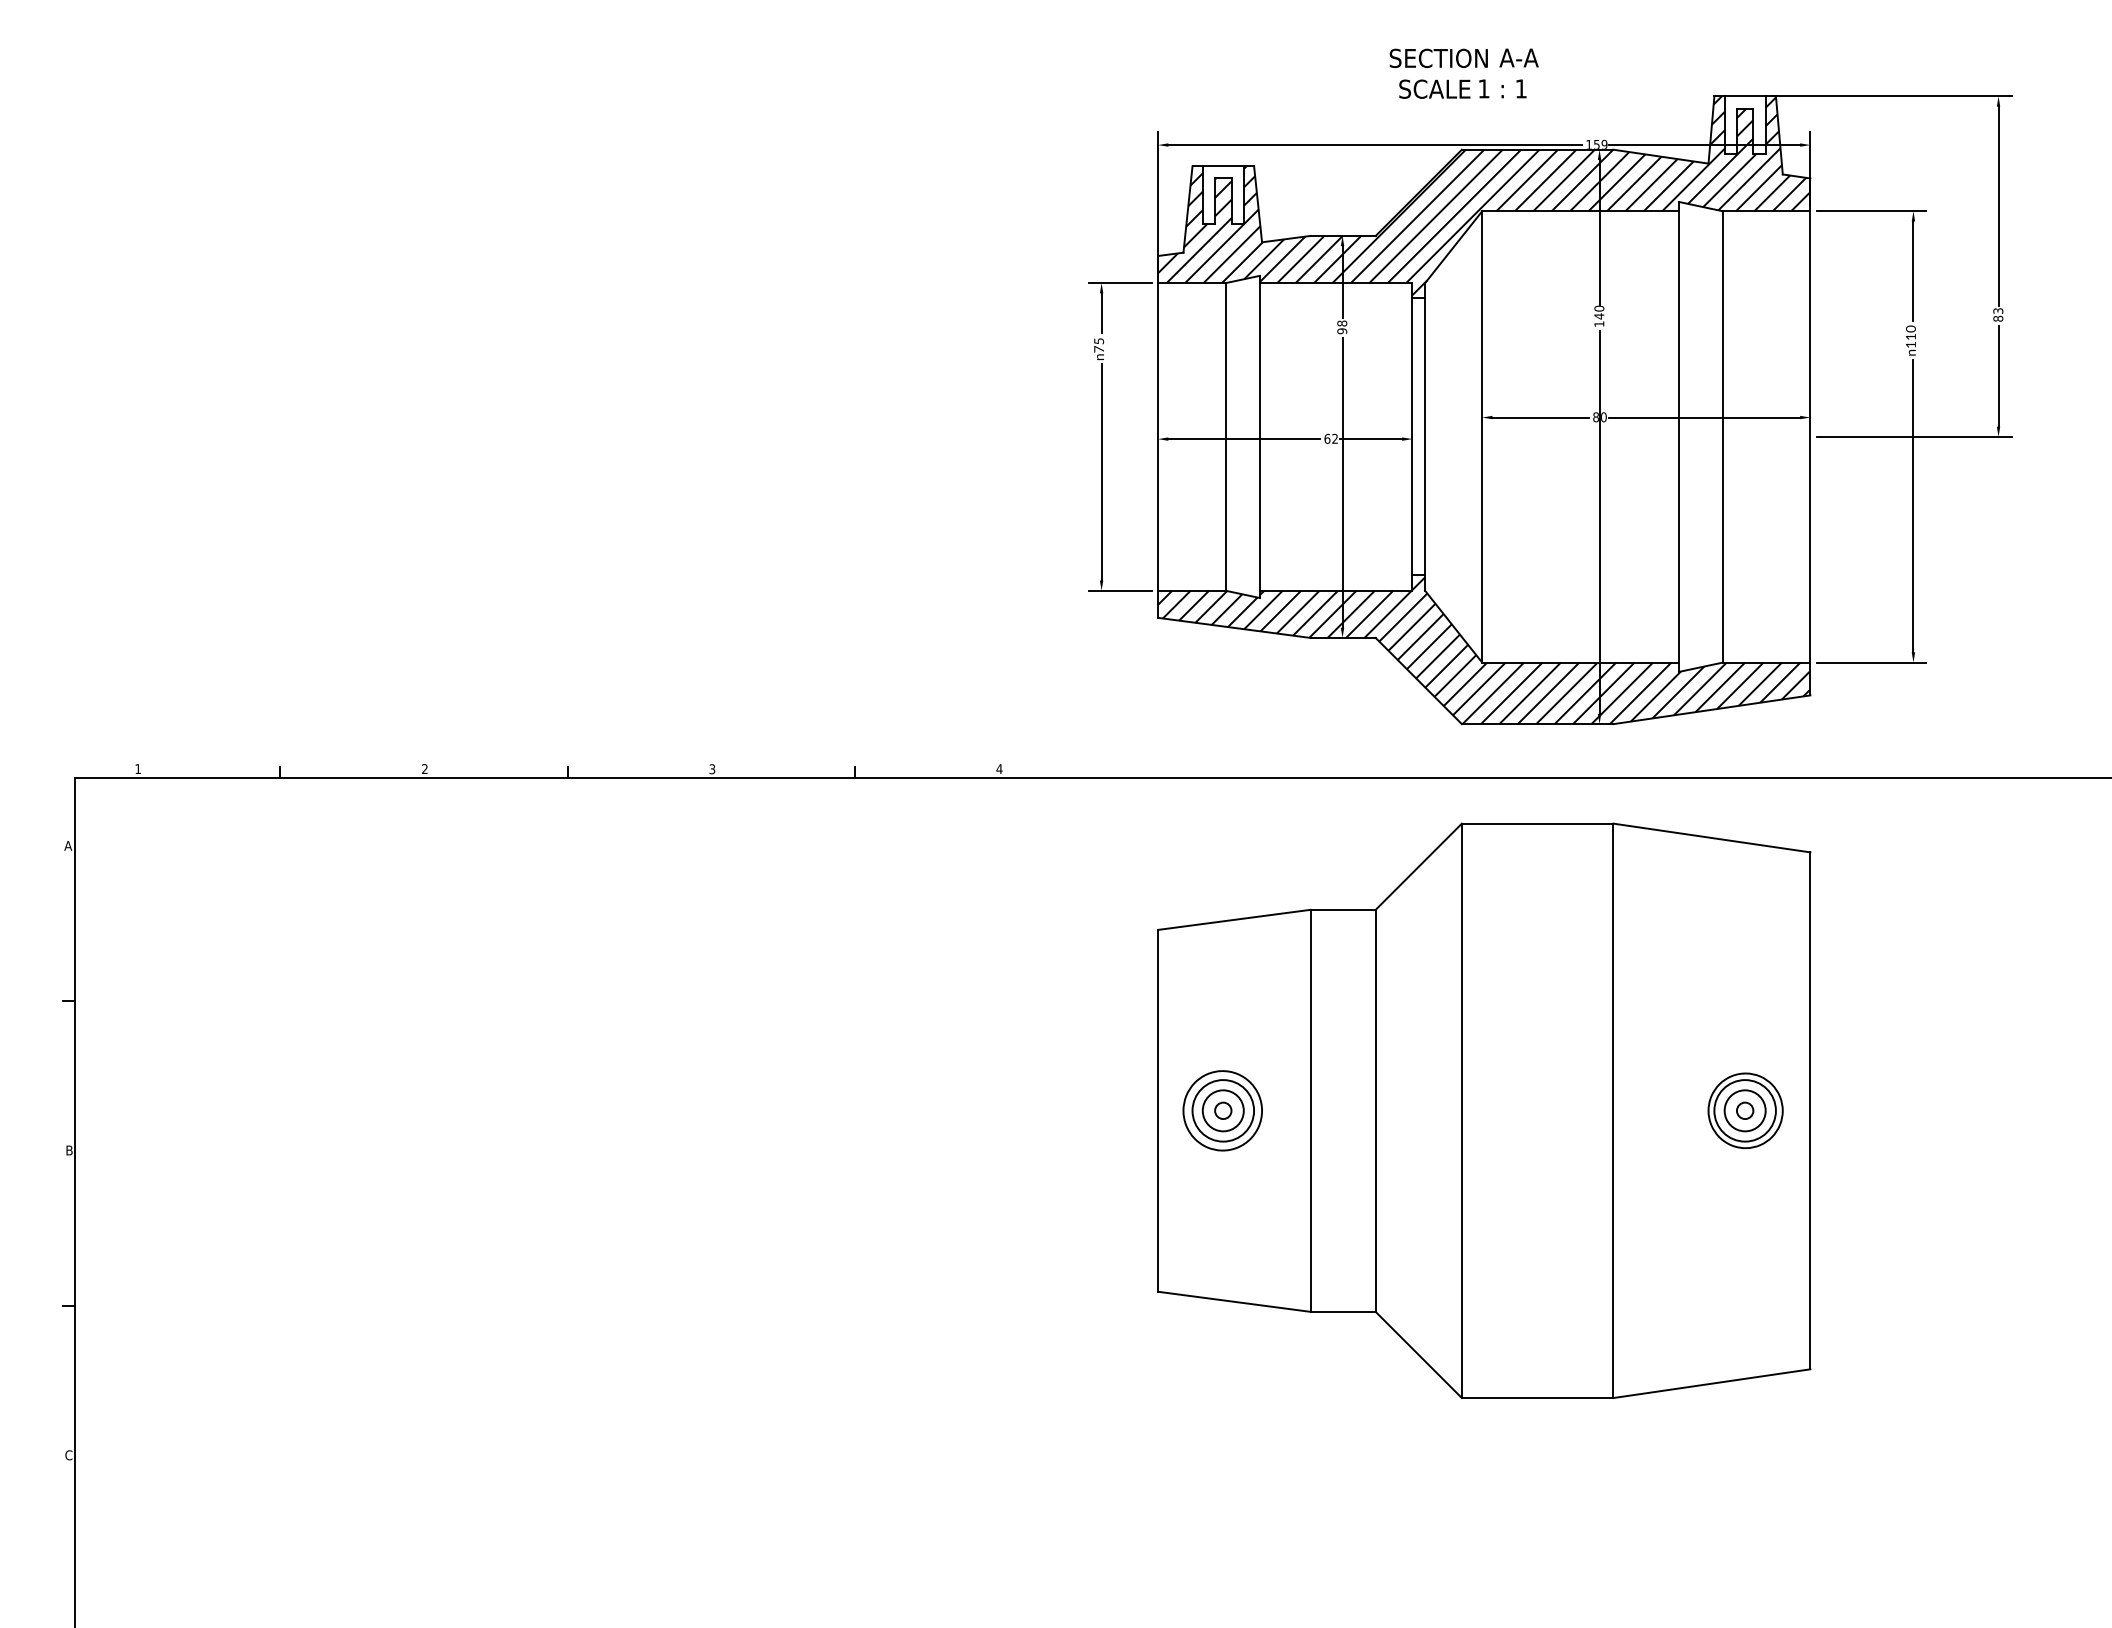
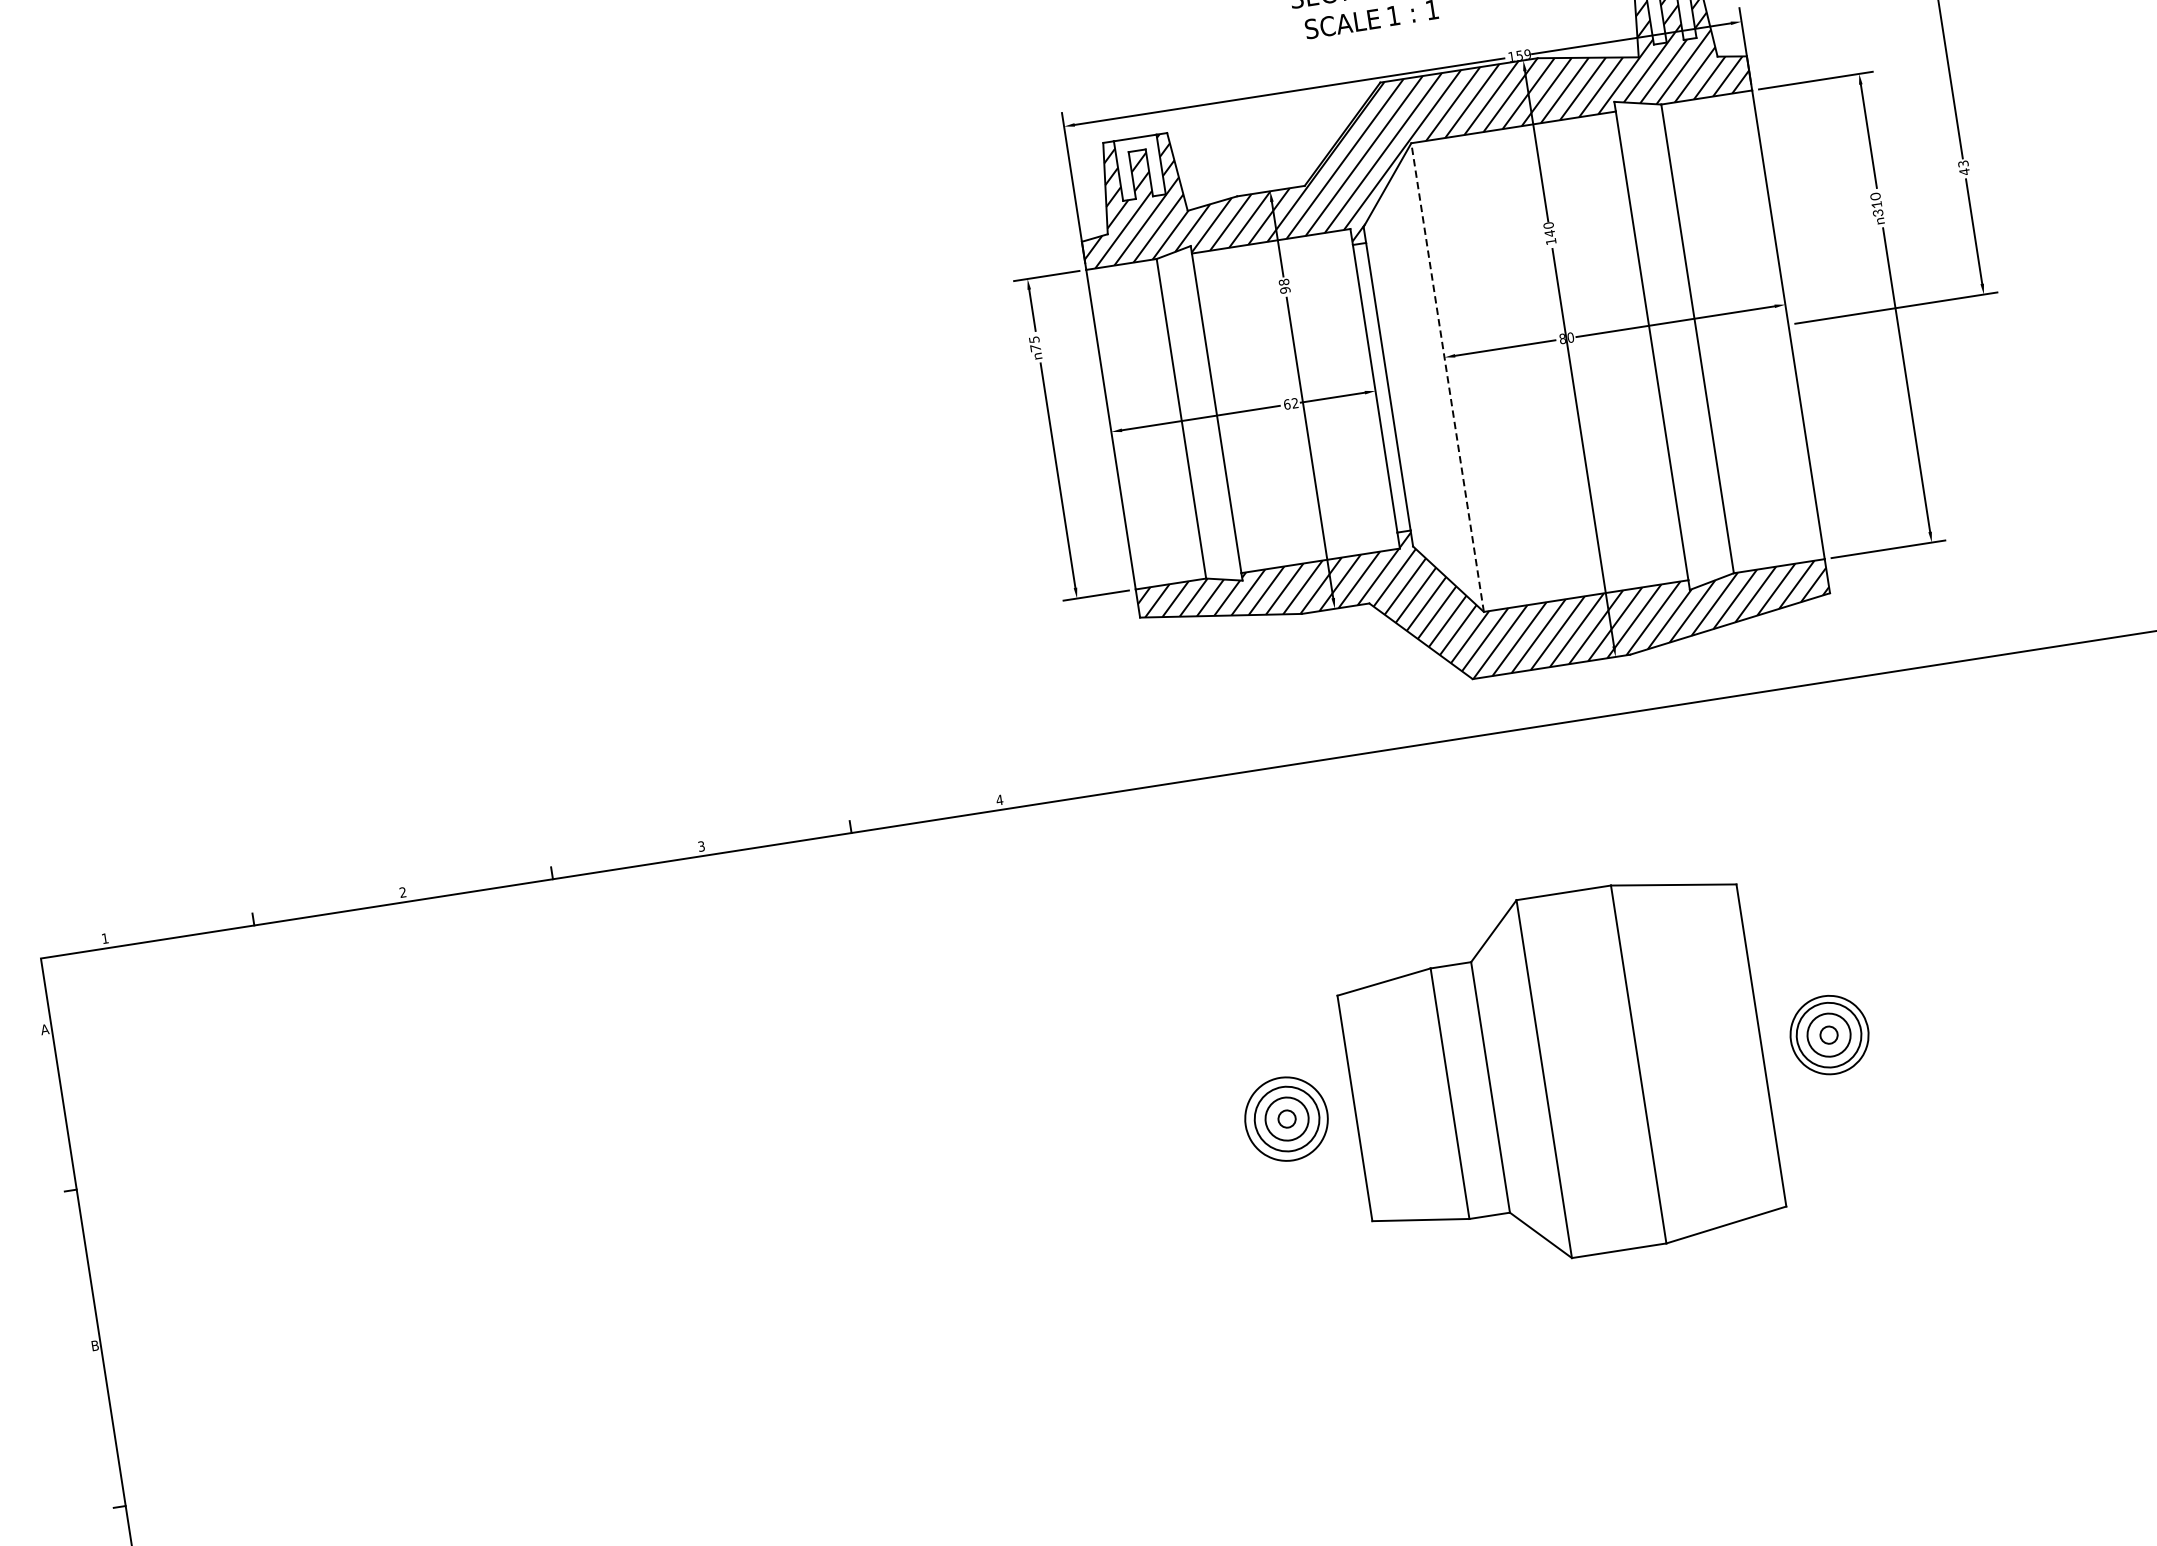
text: (1998, 318) -> (1964, 171), 83 -> 43
text: (1910, 344) -> (1877, 212), 110 -> 310
line: (1482, 436) -> (1447, 377), solid -> dashed
part: (1484, 1110) -> (1558, 1076), size x0.6

